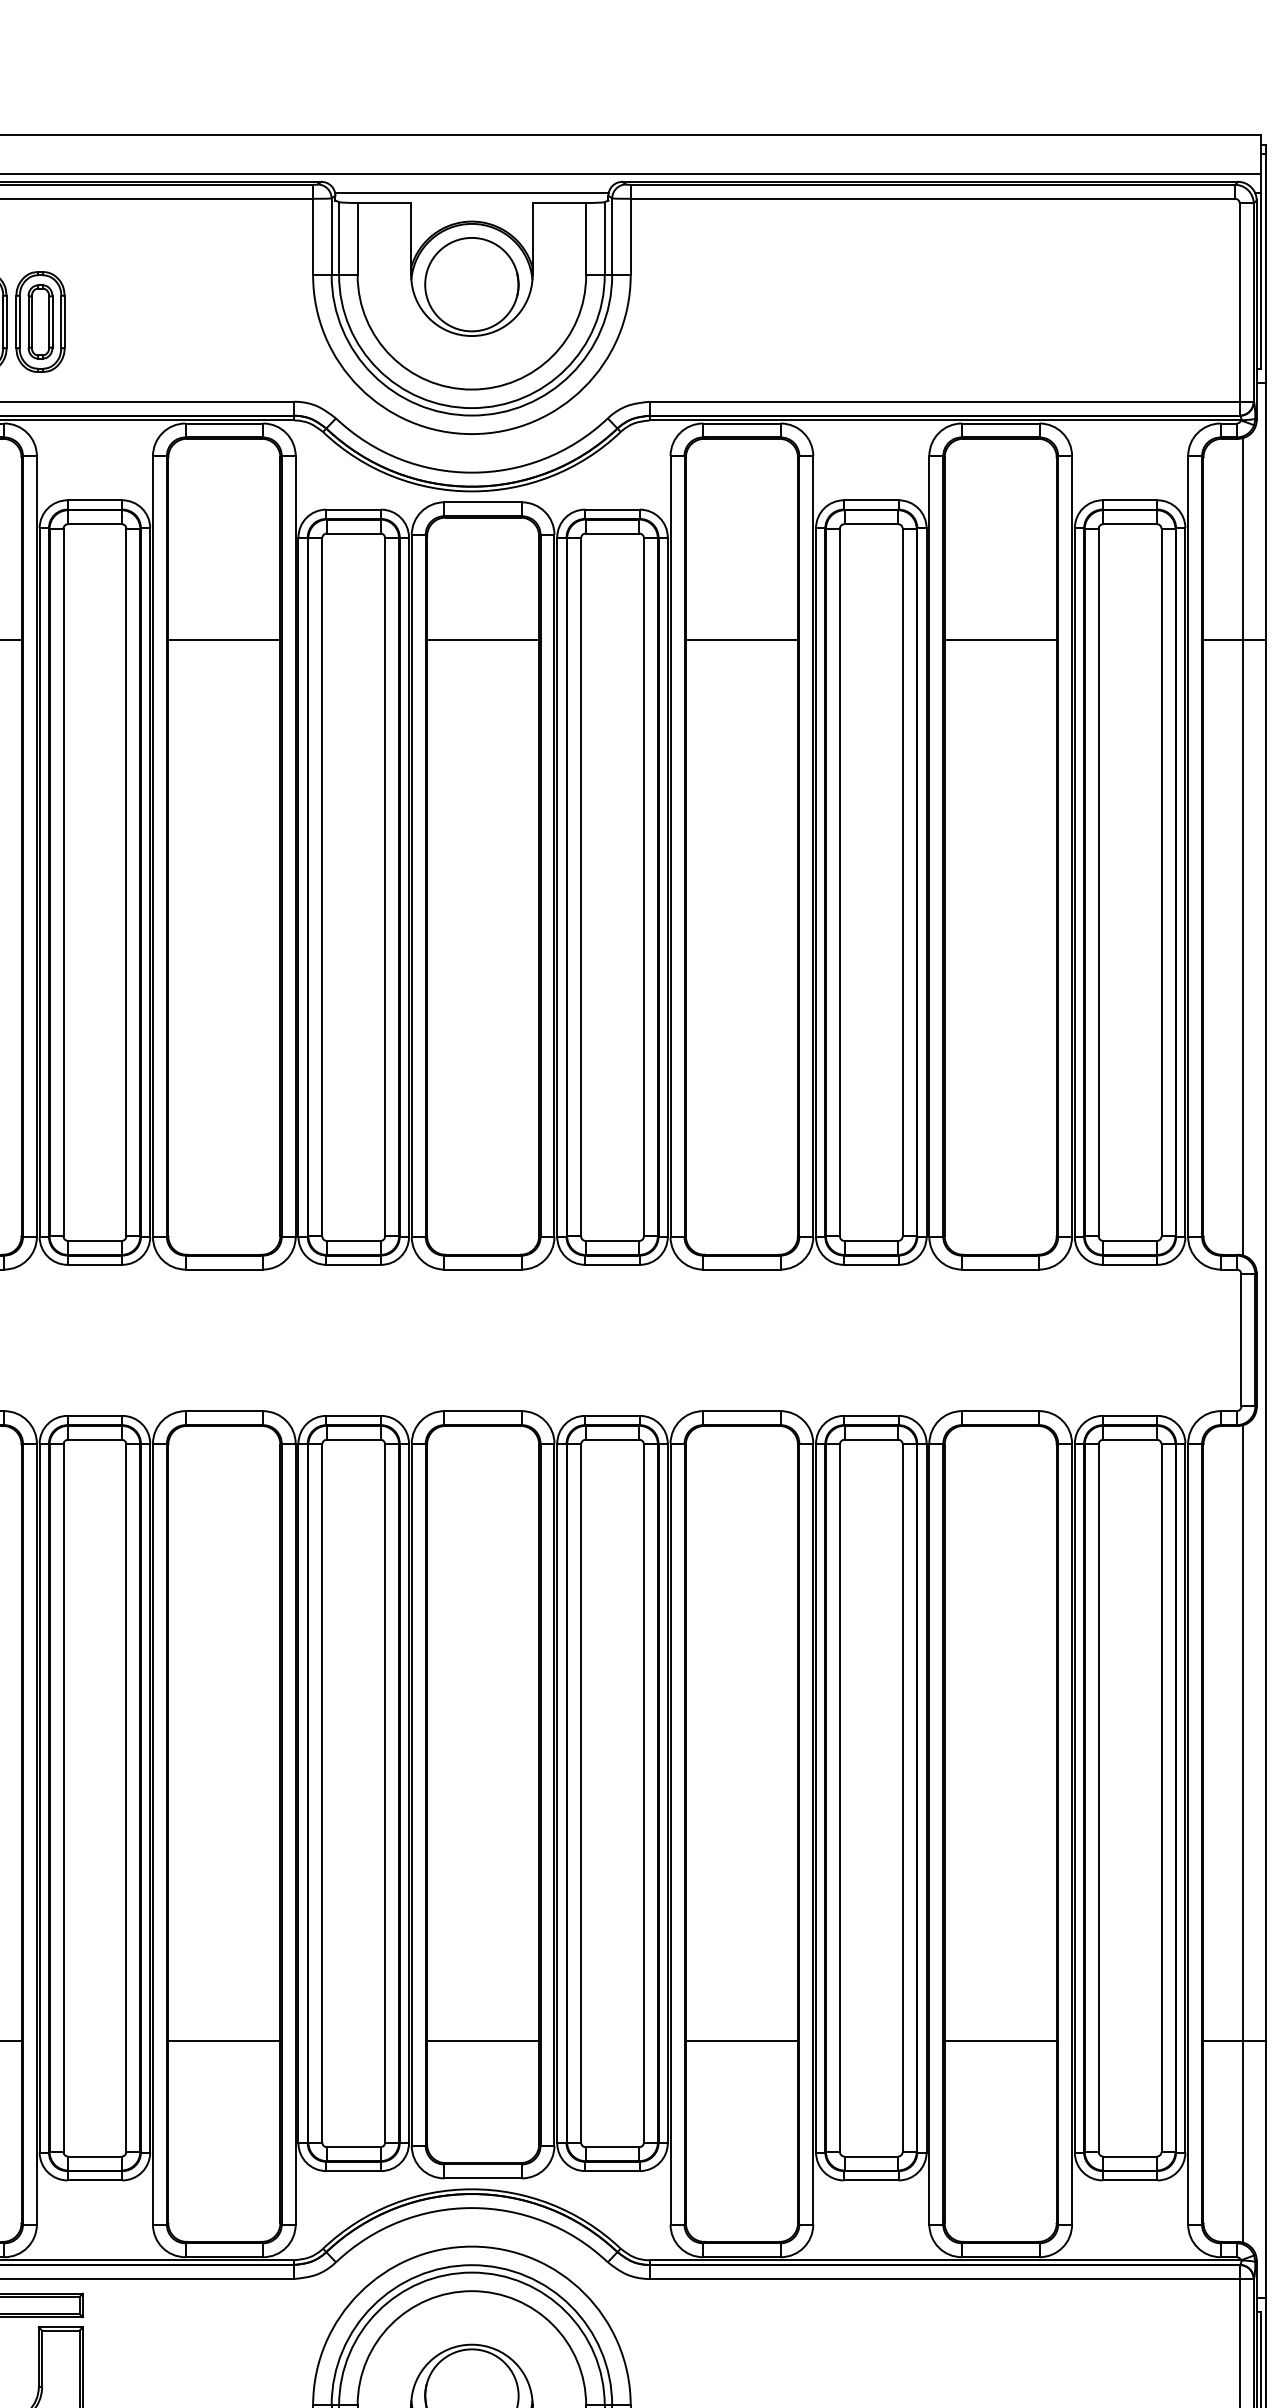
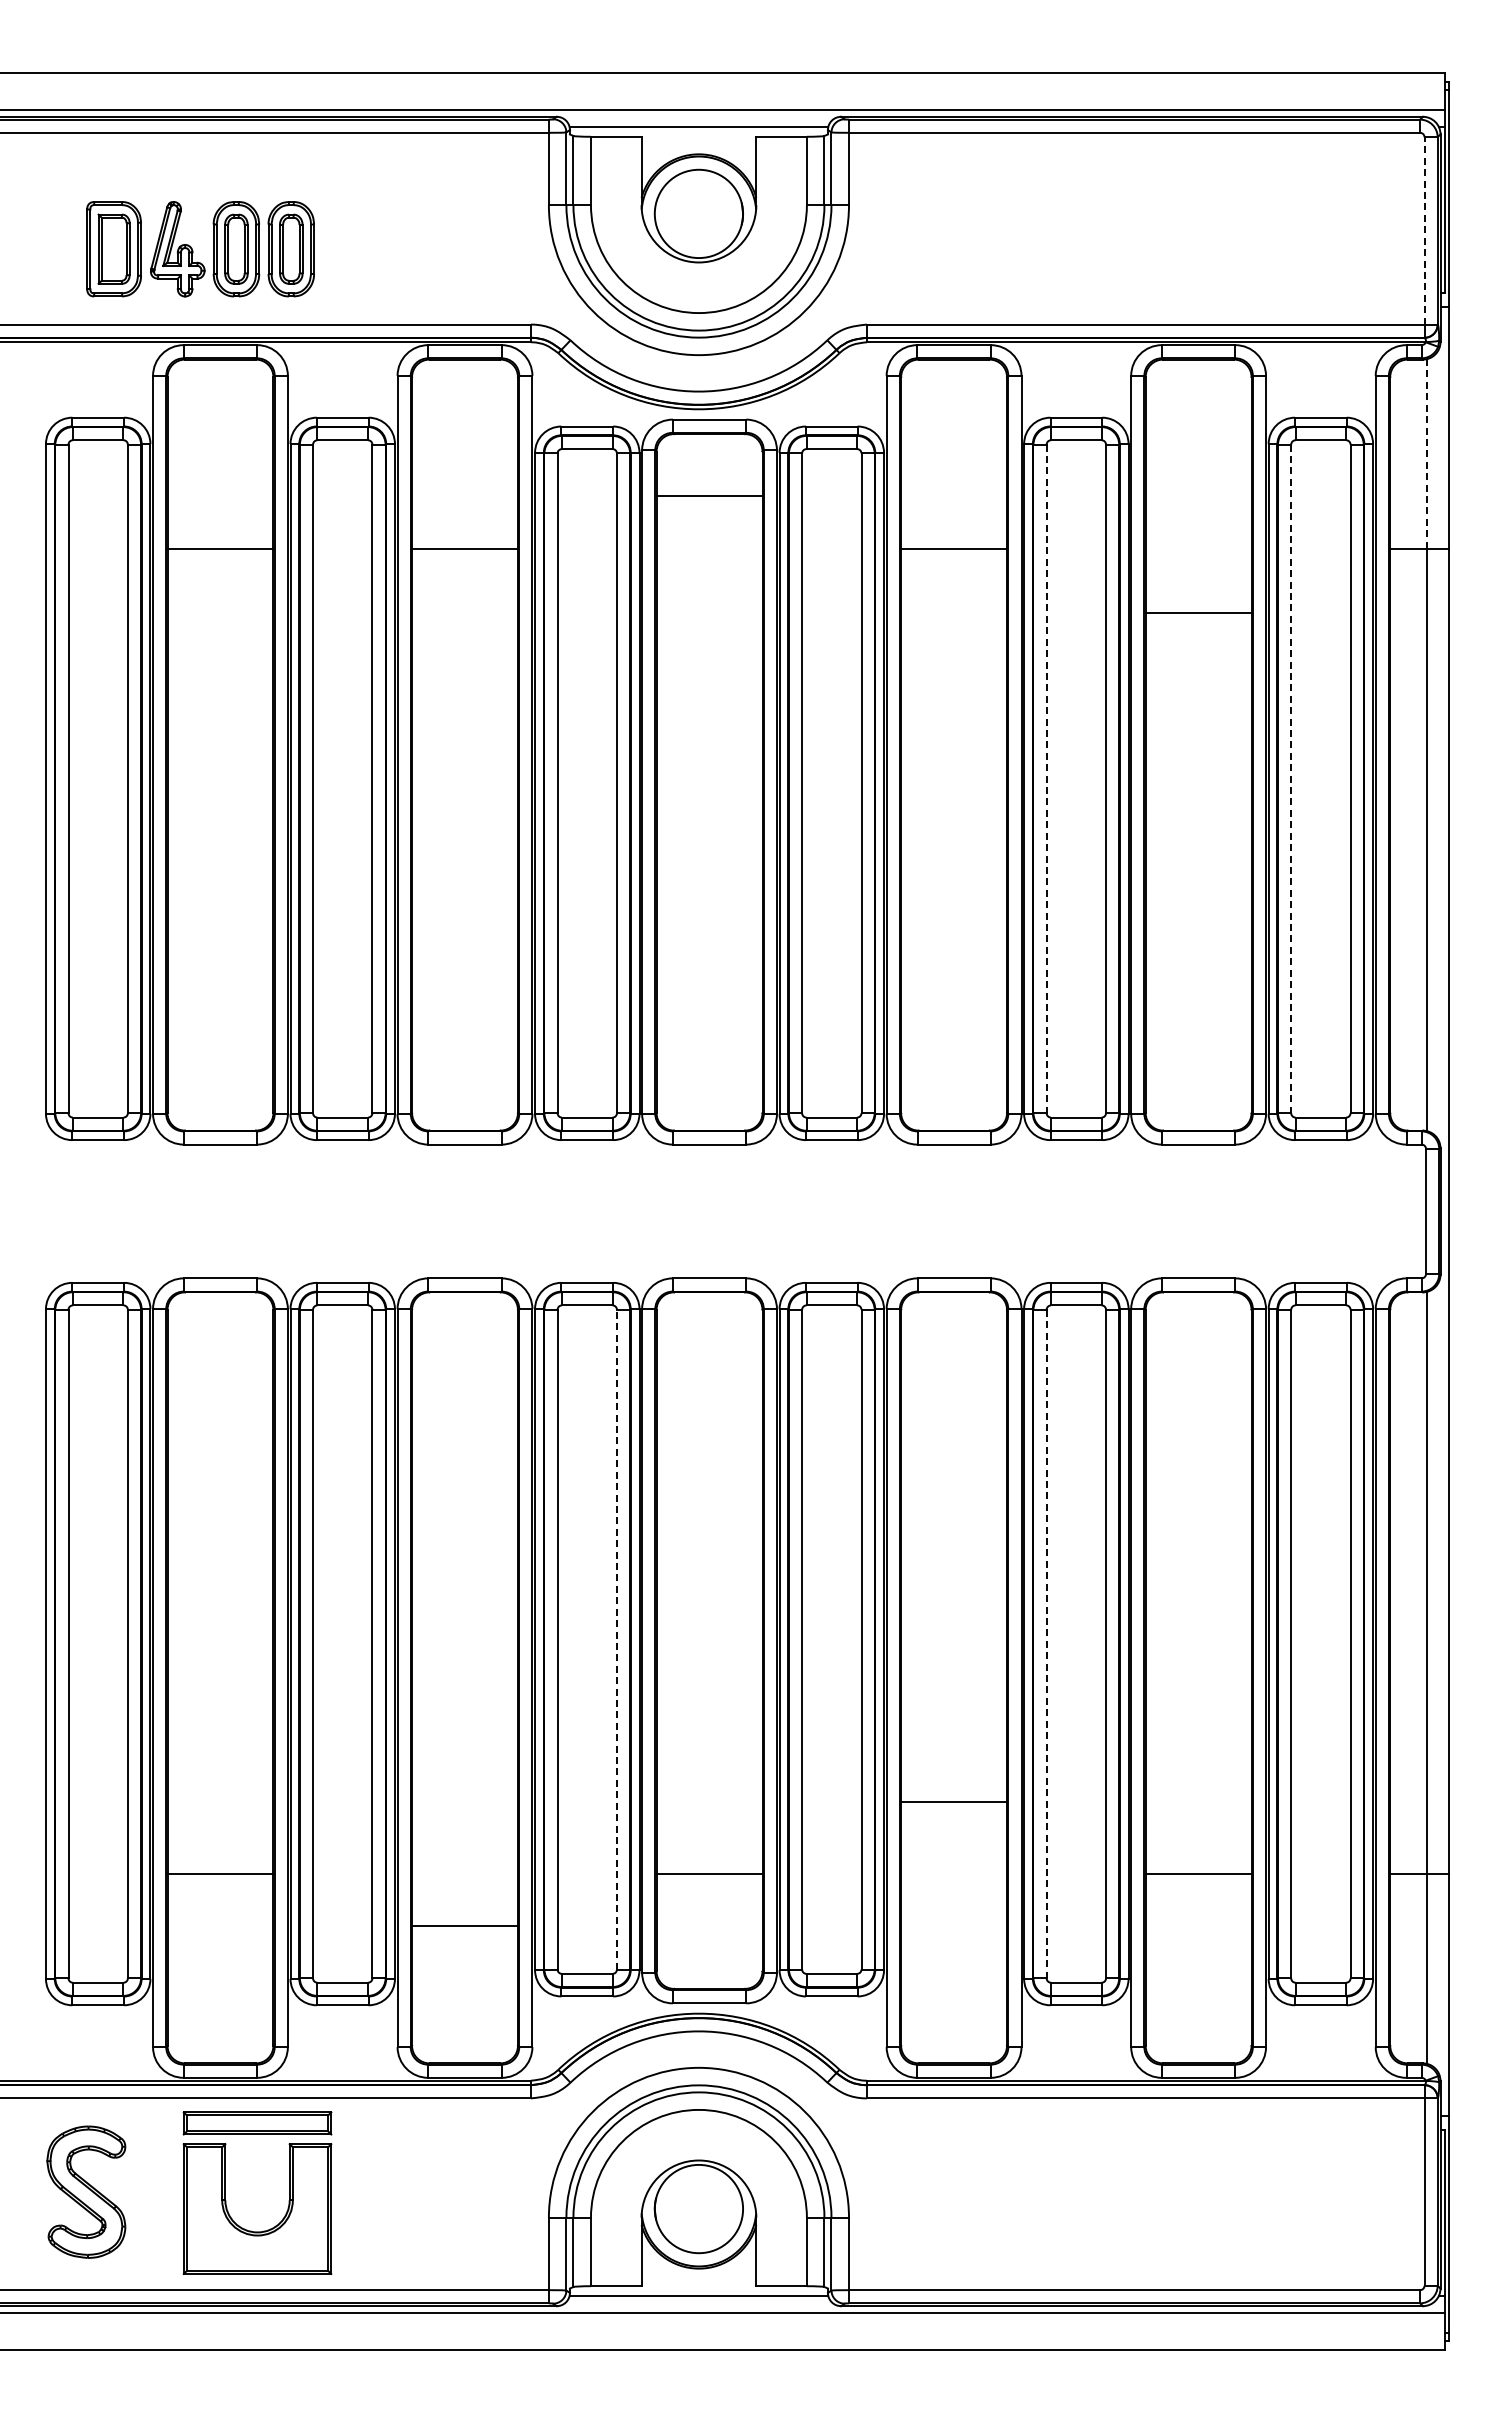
line: (1239, 302) -> (1424, 230), solid -> dashed
line: (1242, 539) -> (1427, 454), solid -> dashed
line: (483, 639) -> (709, 496), moved
line: (1000, 639) -> (1198, 613), moved
line: (839, 883) -> (1046, 779), solid -> dashed
line: (1099, 883) -> (1291, 779), solid -> dashed
line: (384, 1793) -> (616, 1639), solid -> dashed
line: (839, 1798) -> (1046, 1644), solid -> dashed
line: (223, 2040) -> (464, 1925), moved
line: (742, 2040) -> (954, 1801), moved

